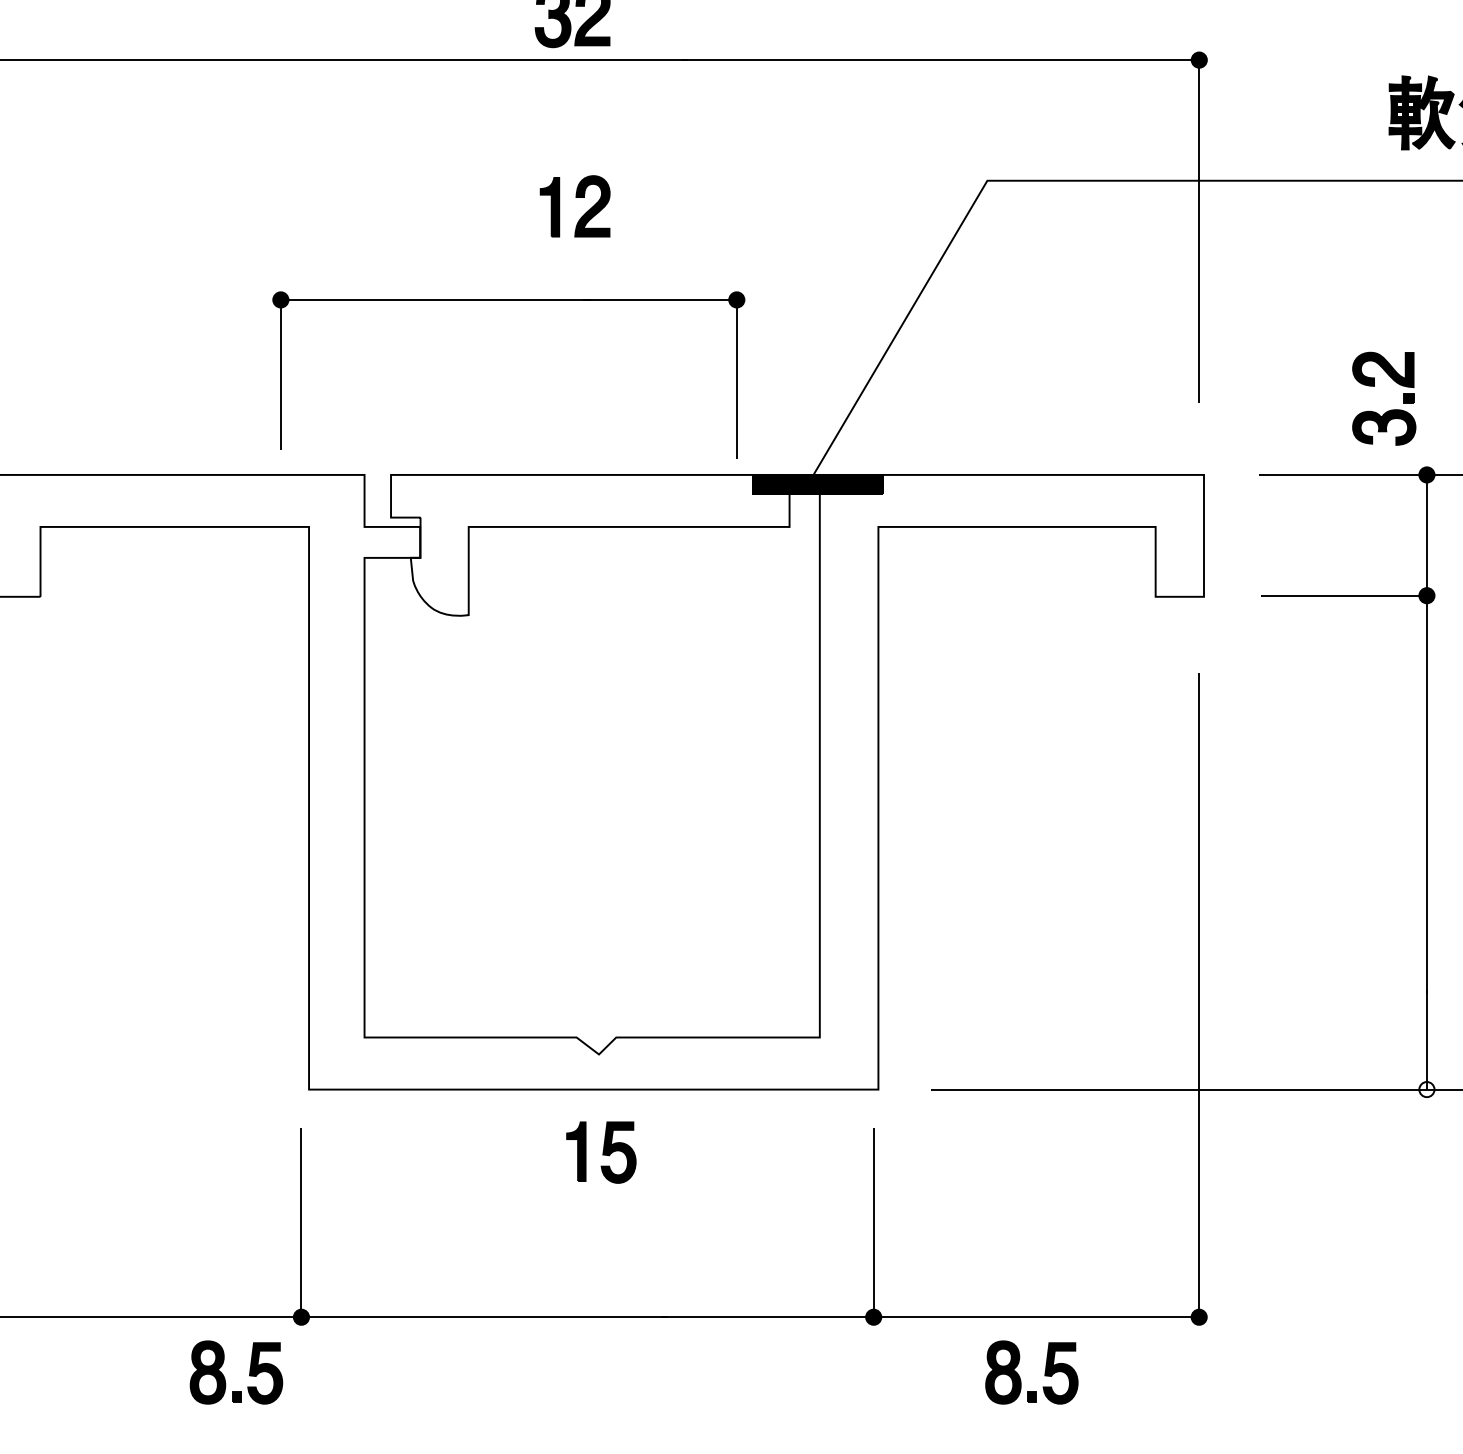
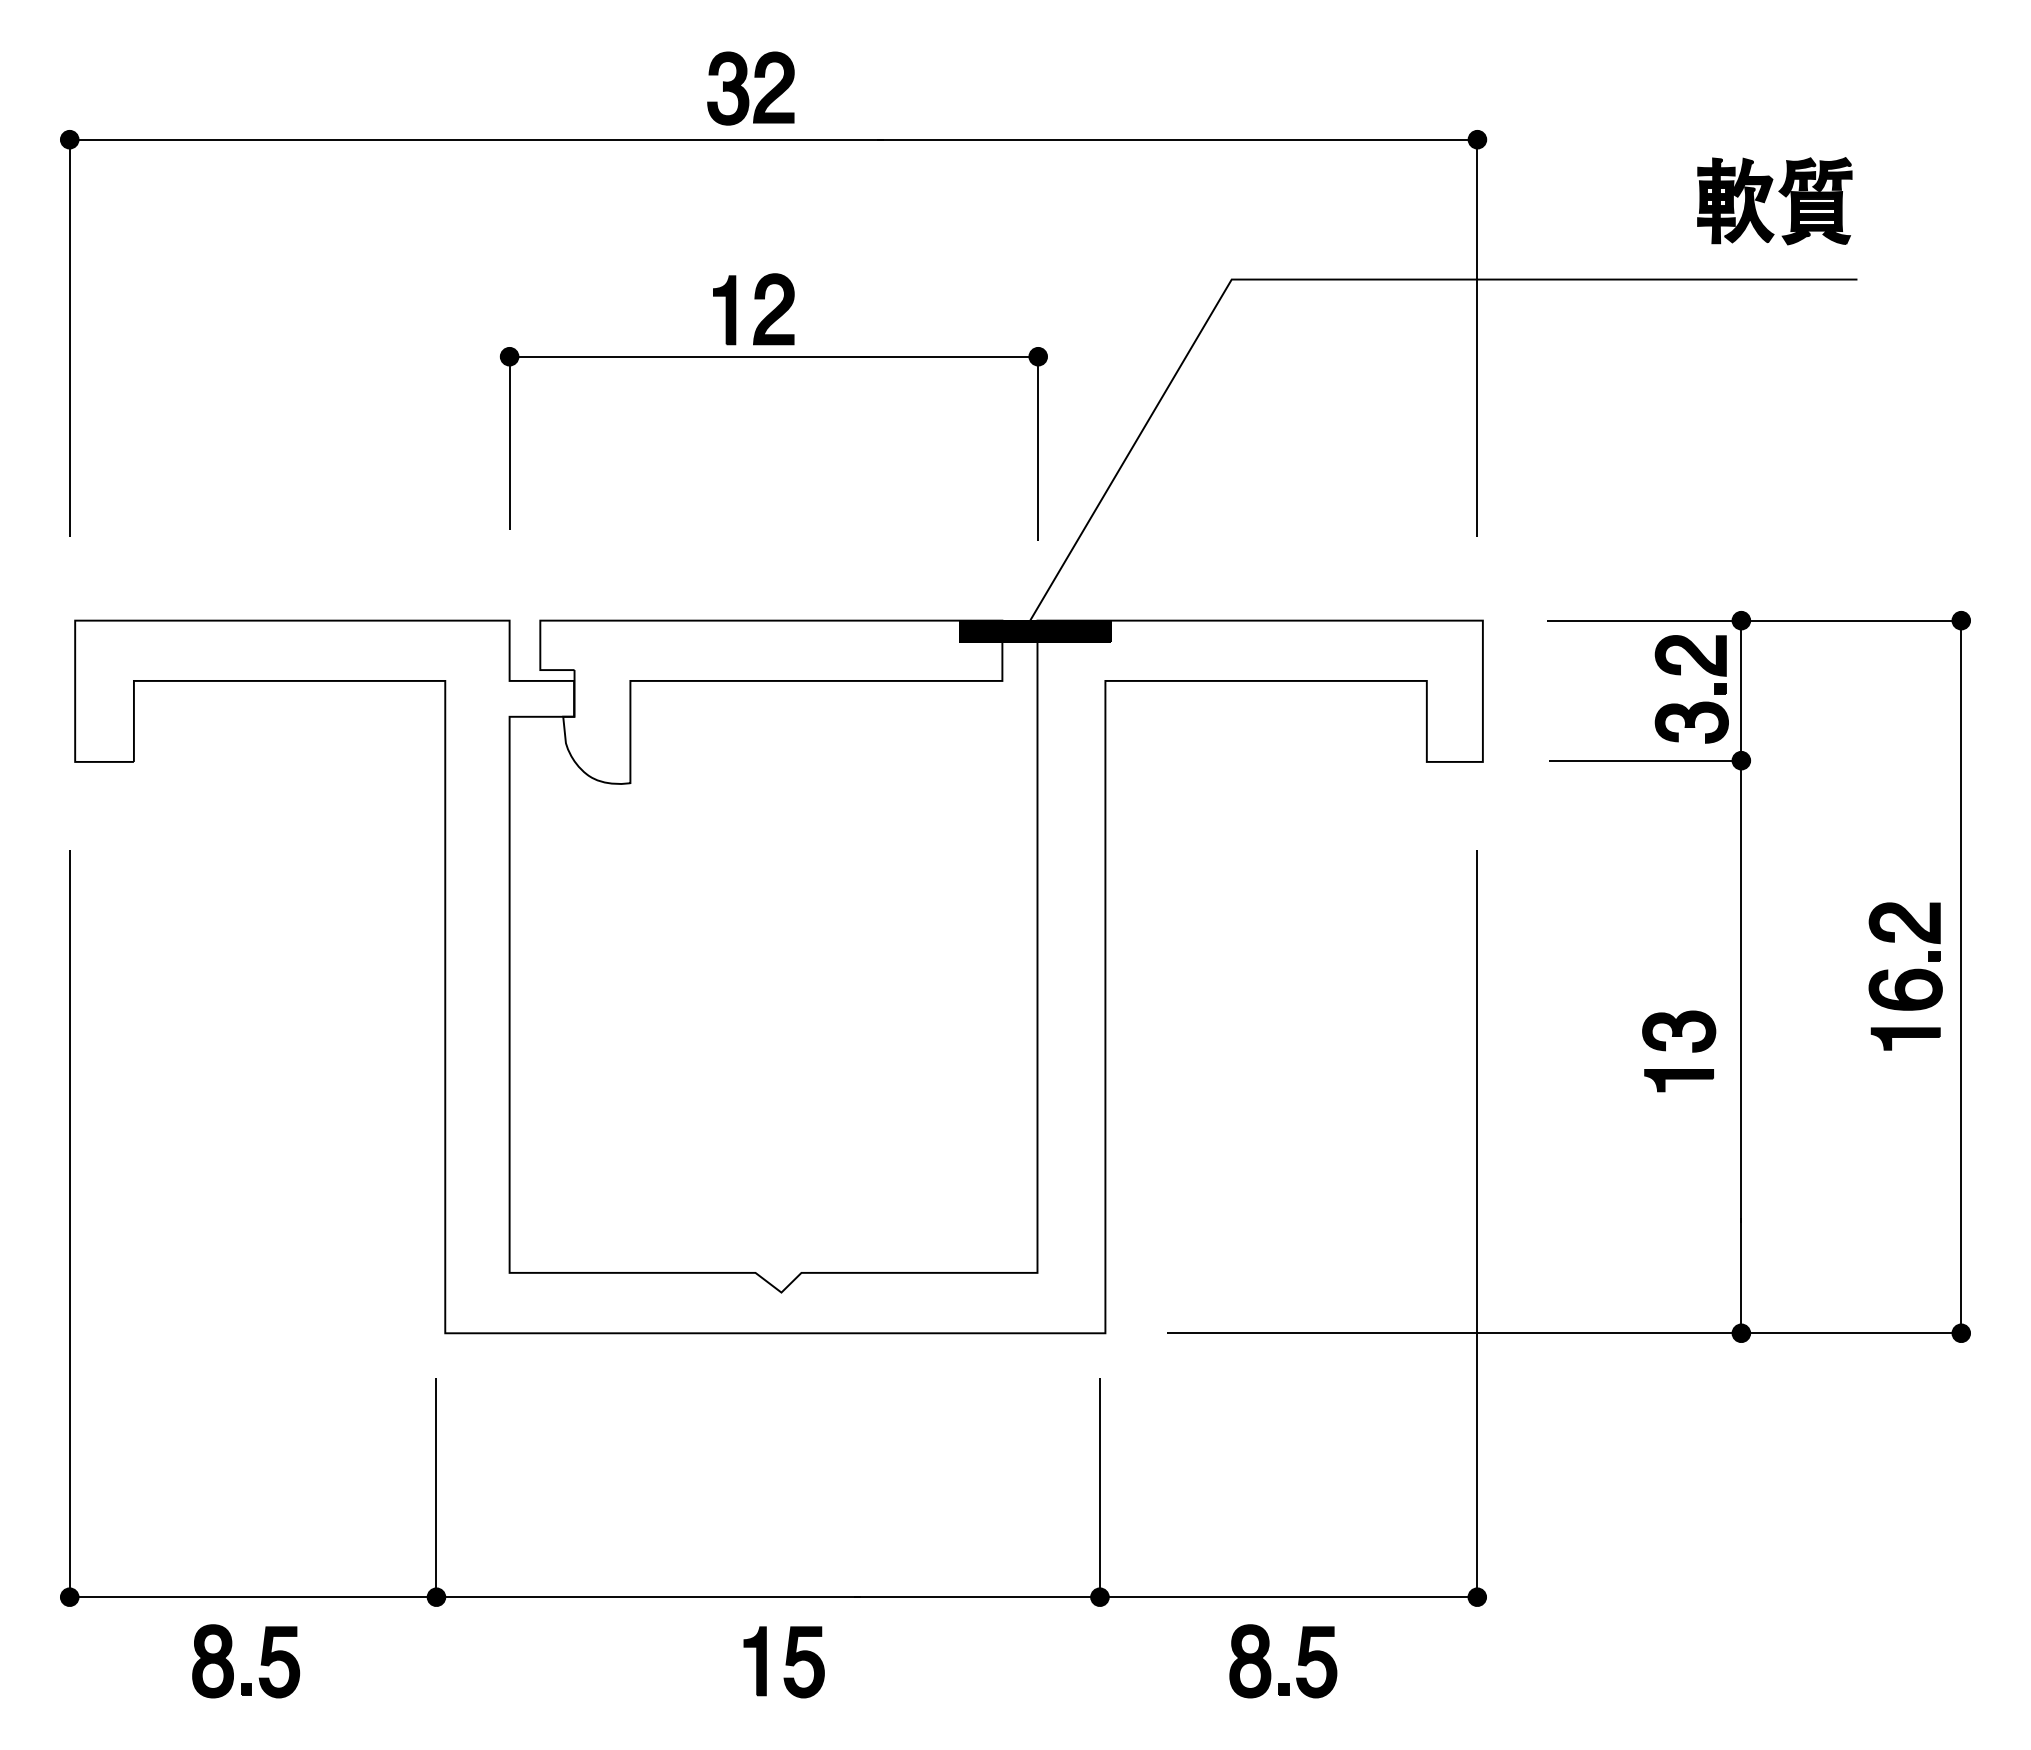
part: (508, 300) -> (773, 357), moved
part: (1387, 410) -> (1695, 703), moved
part: (1384, 846) -> (1692, 1051), added
fill: (1427, 1089) -> (1741, 1333), added
part: (600, 1152) -> (783, 1662), moved
part: (248, 1375) -> (260, 1664), moved

